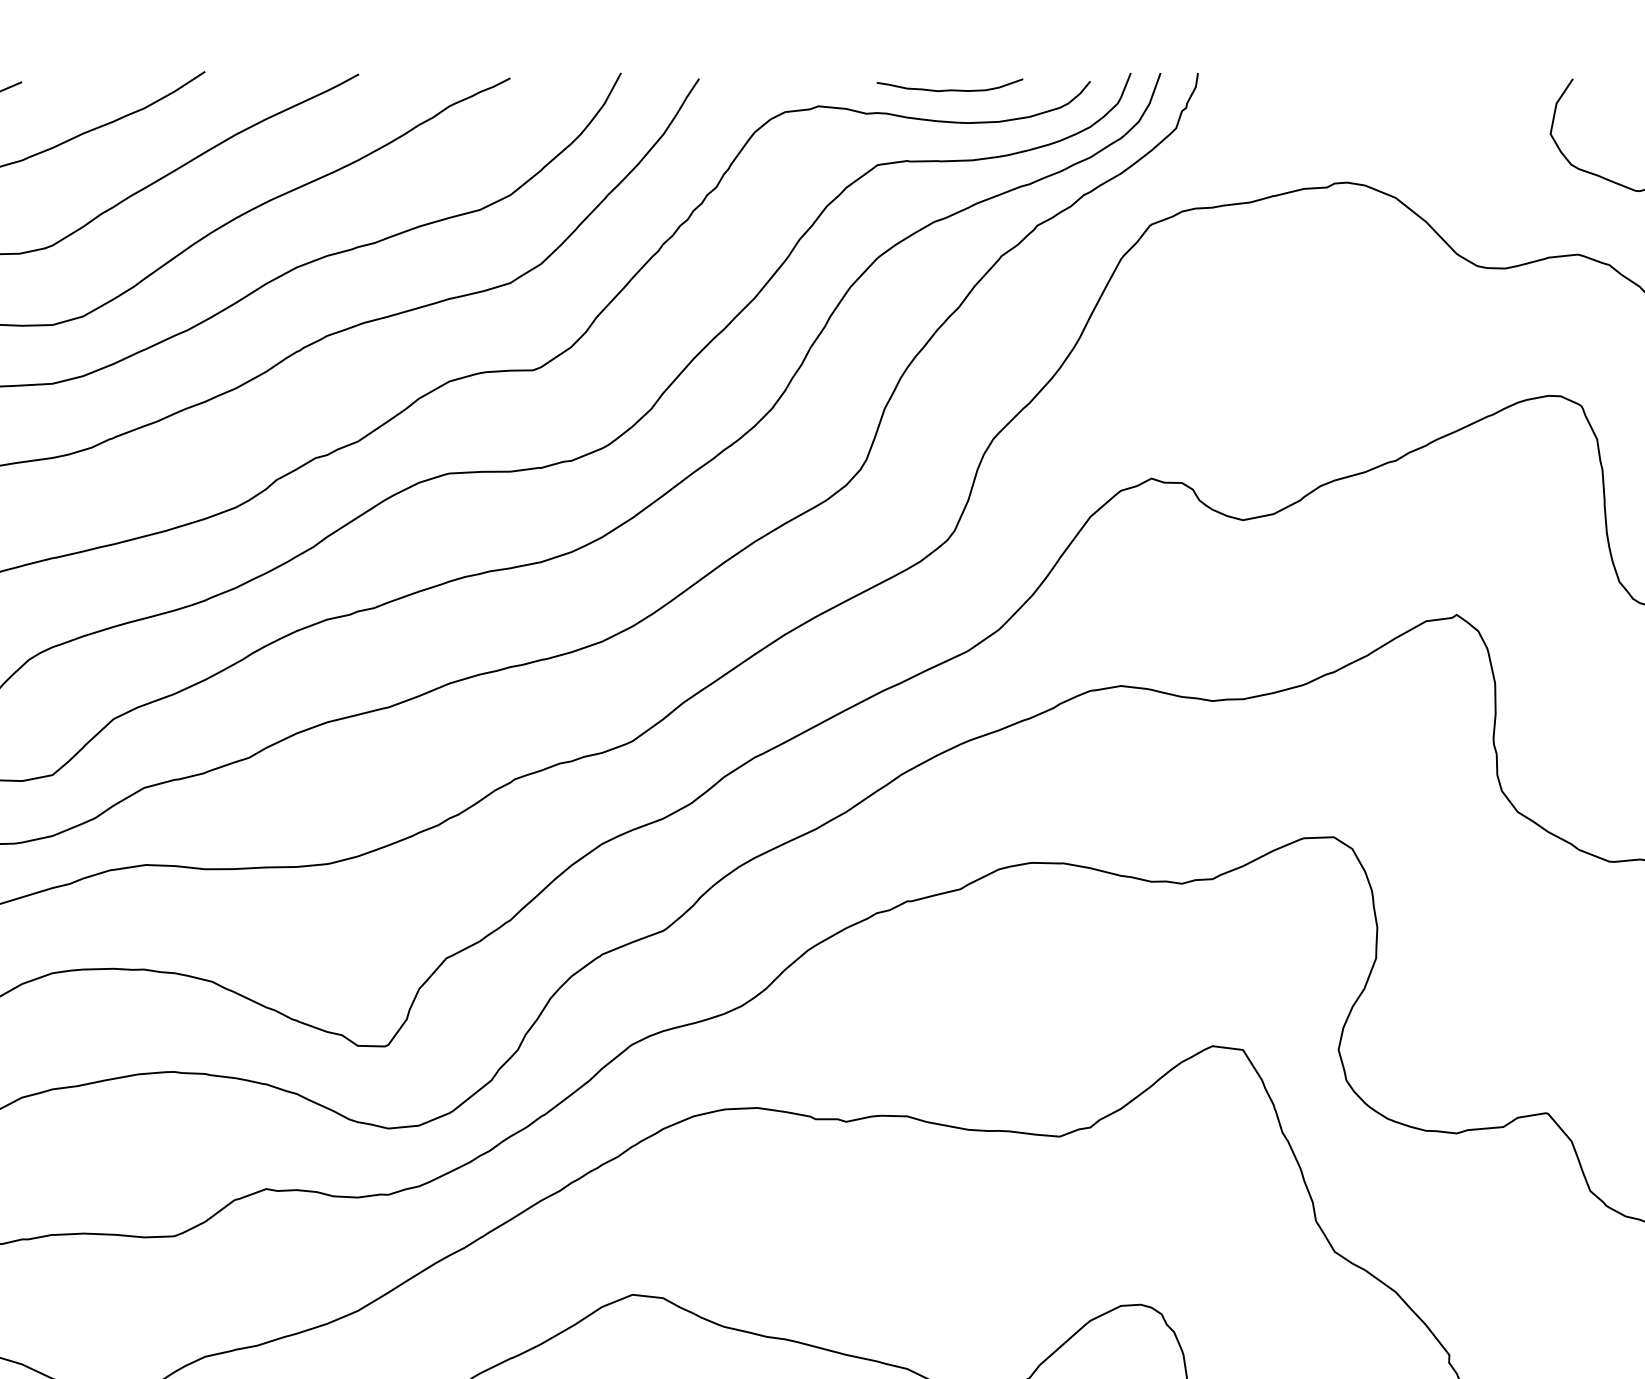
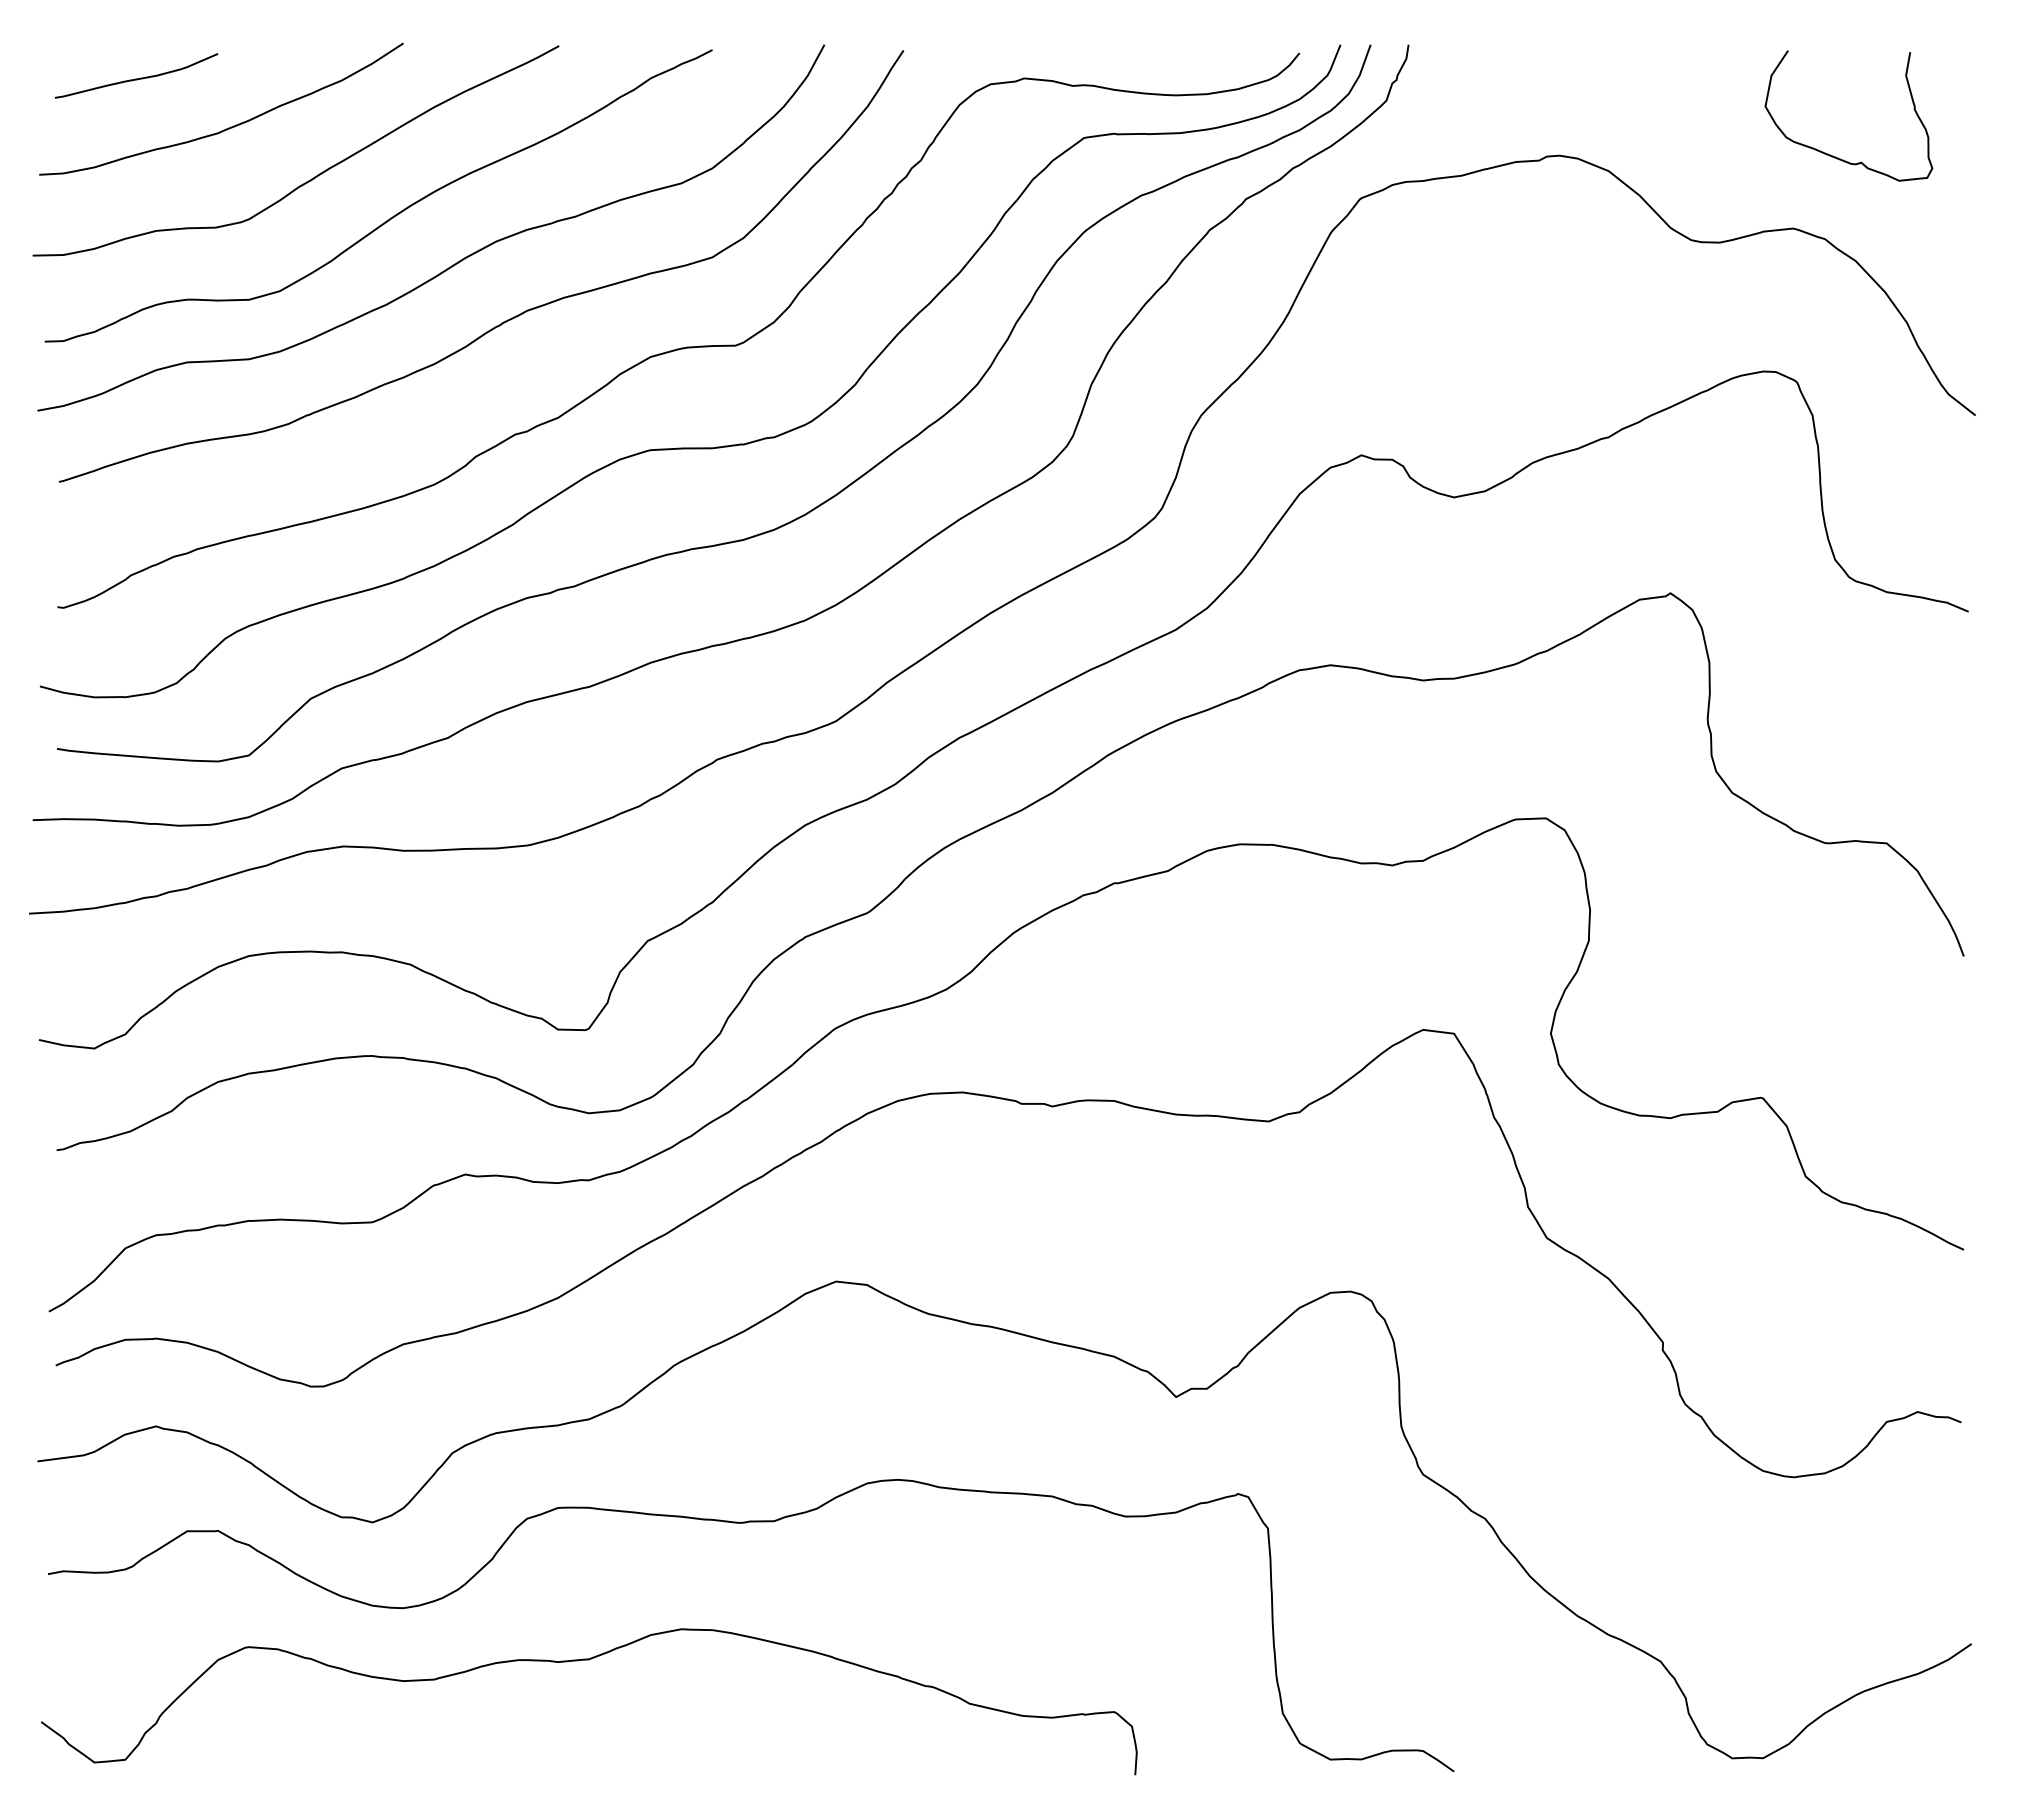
curve: (950, 89) -> (1157, 61), removed

